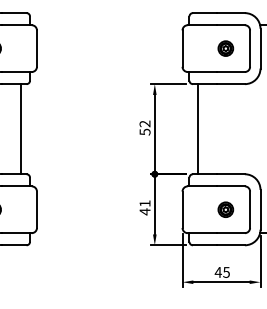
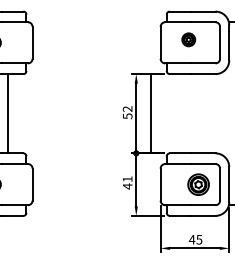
part: (225, 48) -> (188, 39), moved
line: (20, 128) -> (7, 113), moved
line: (198, 128) -> (151, 113), moved
part: (225, 209) -> (198, 184), size x1.6

